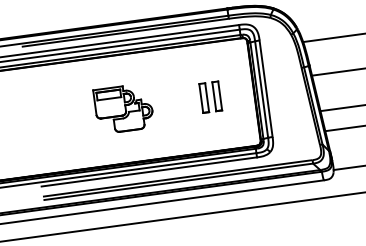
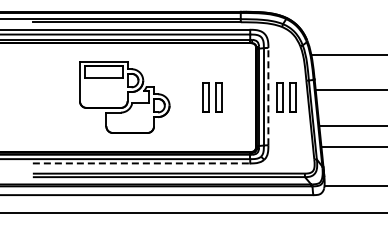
part: (284, 87) -> (286, 97), added
line: (266, 88) -> (268, 96), solid -> dashed
part: (123, 108) -> (124, 97), size x1.6
line: (149, 172) -> (141, 163), solid -> dashed

